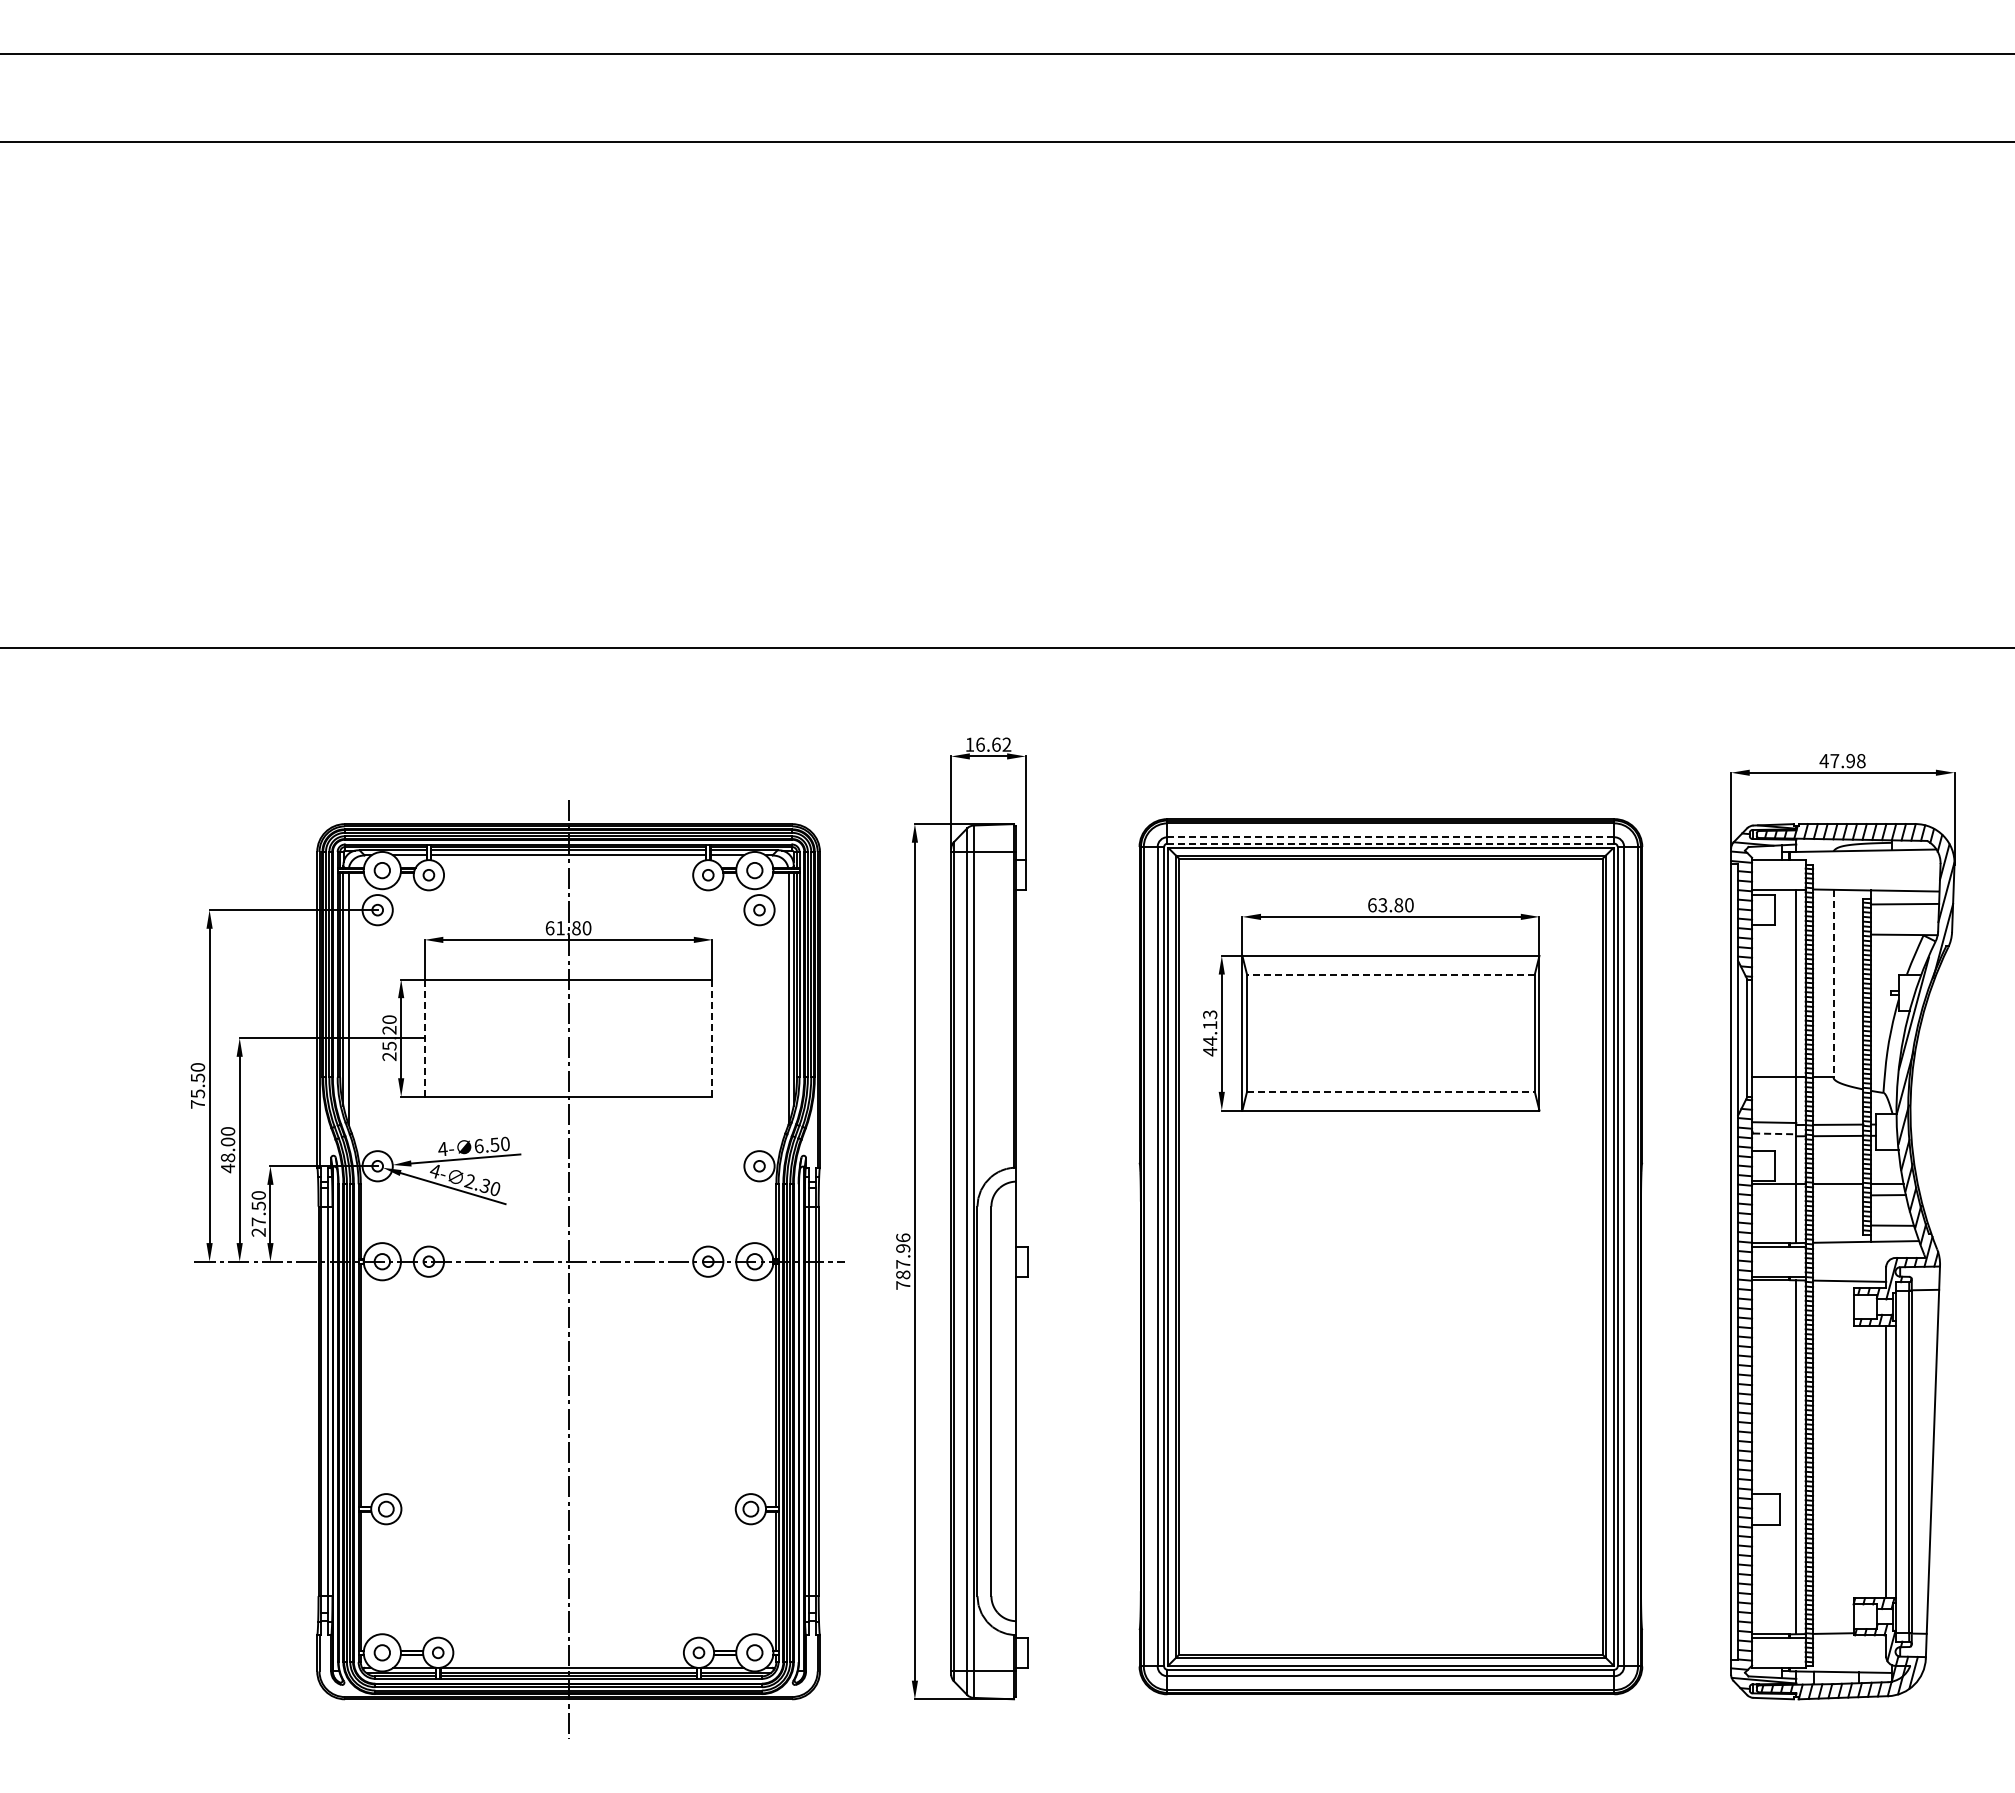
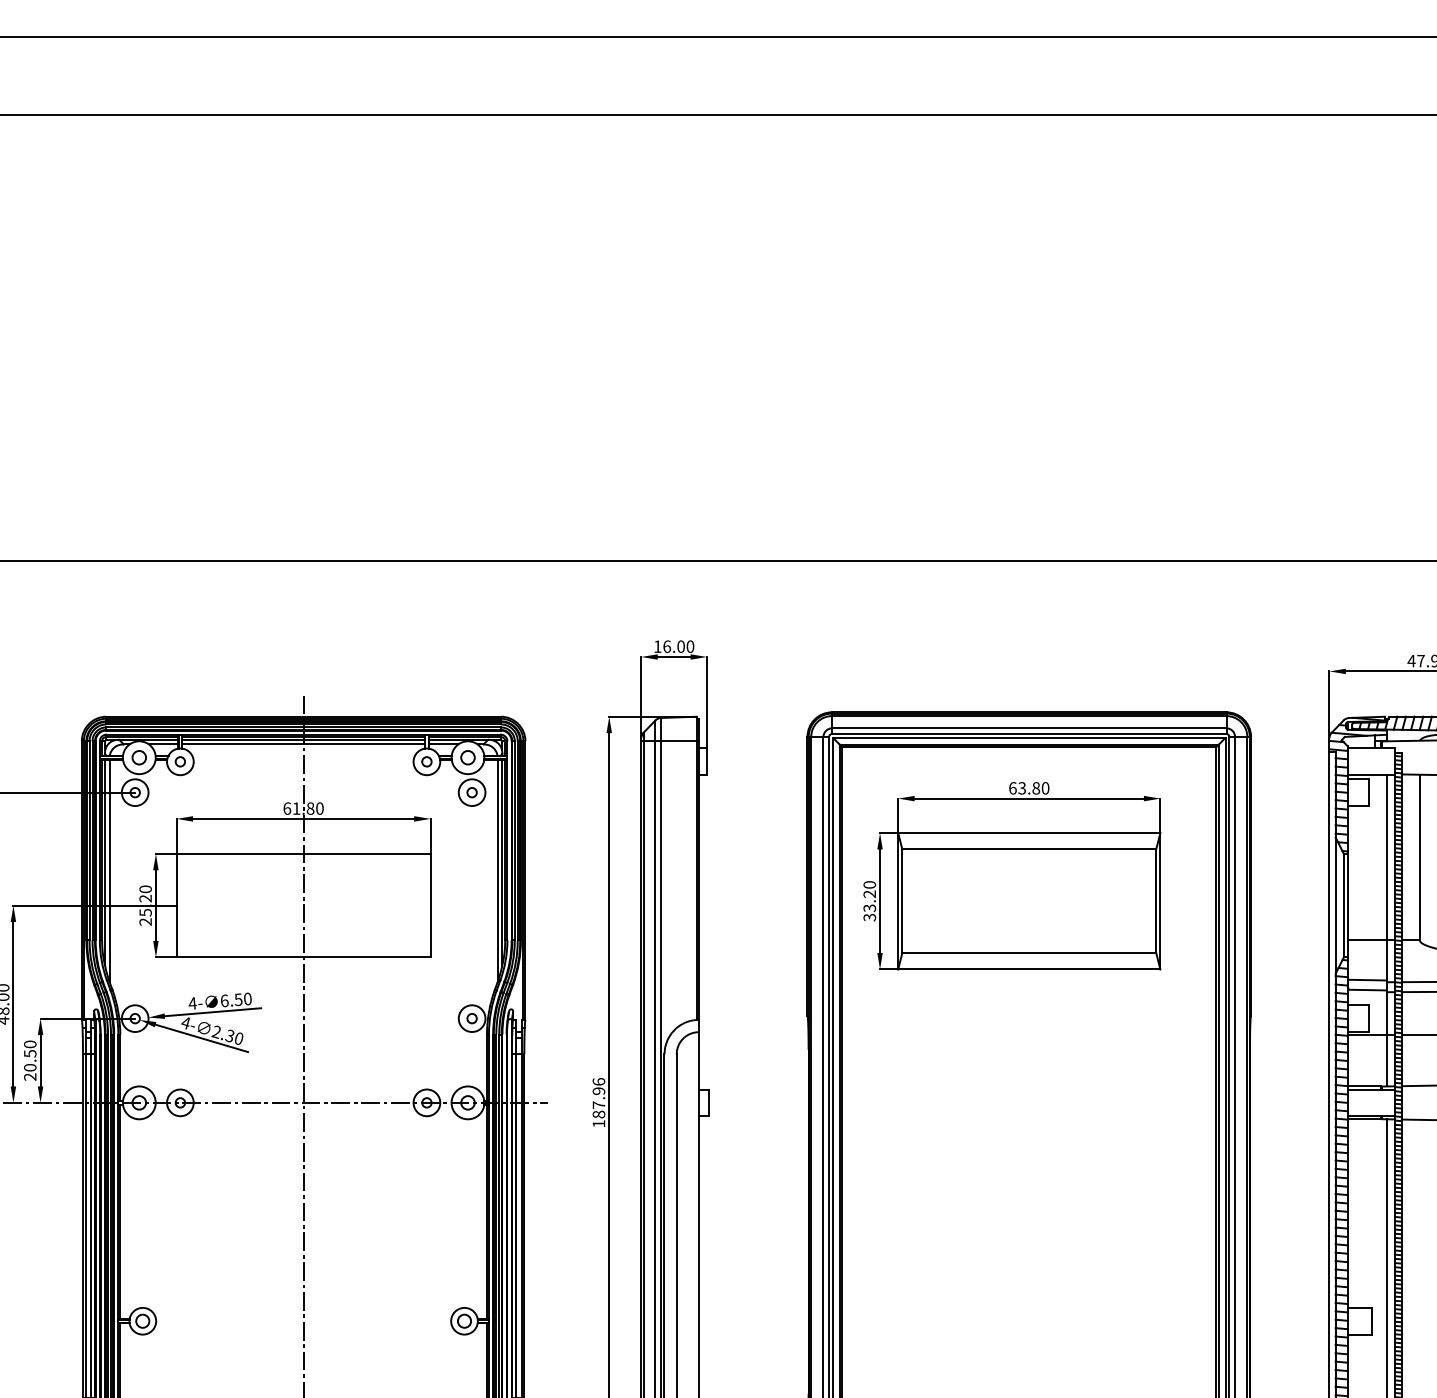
text: (1001, 744) -> (685, 646), 16.62 -> 16.00
line: (1390, 837) -> (1028, 728), dashed -> solid
line: (1390, 843) -> (1028, 733), dashed -> solid
line: (1390, 974) -> (1028, 849), dashed -> solid
line: (1833, 983) -> (1419, 857), dashed -> solid
text: (1210, 1033) -> (870, 901), 44.13 -> 33.20
line: (424, 1038) -> (176, 905), dashed -> solid
line: (712, 1038) -> (430, 905), dashed -> solid
line: (1390, 1091) -> (1028, 952), dashed -> solid
line: (1774, 1133) -> (1367, 989), dashed -> solid
text: (258, 1221) -> (30, 1067), 27.50 -> 20.50
text: (903, 1285) -> (599, 1123), 787.96 -> 187.96

